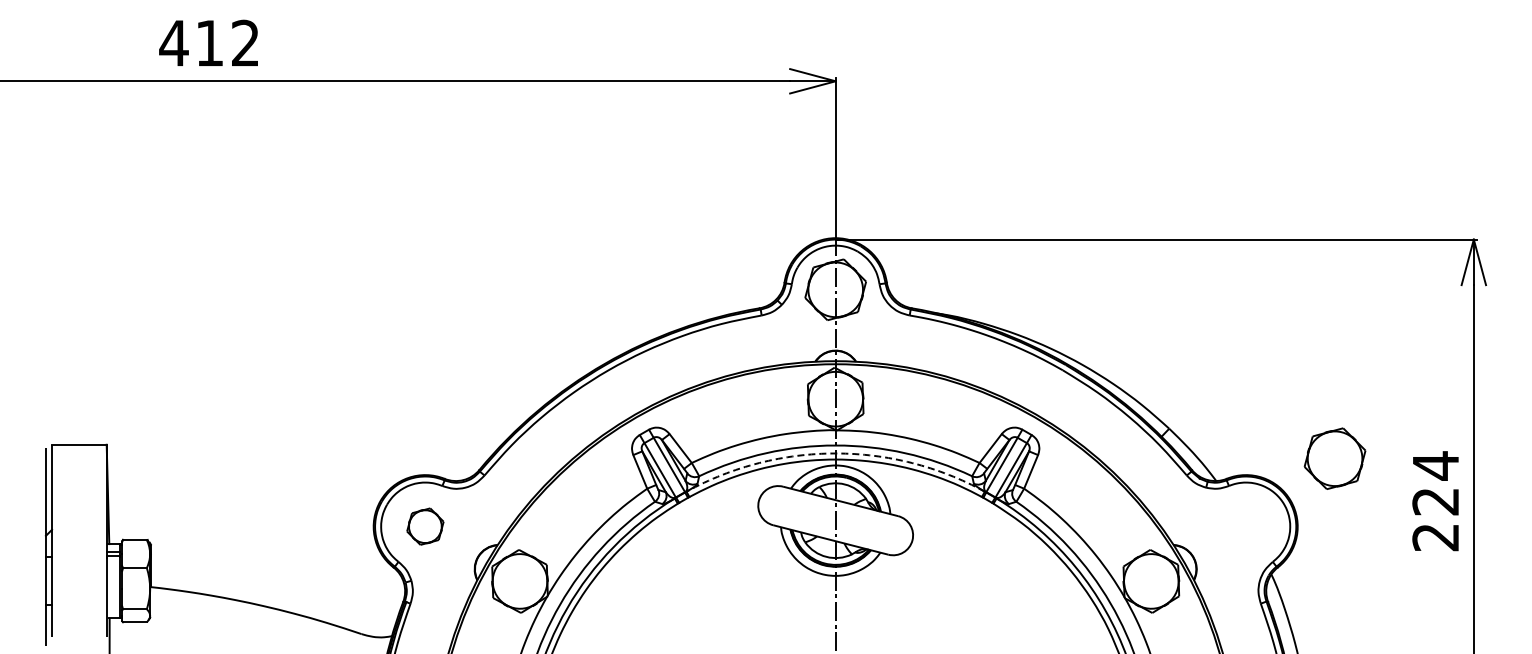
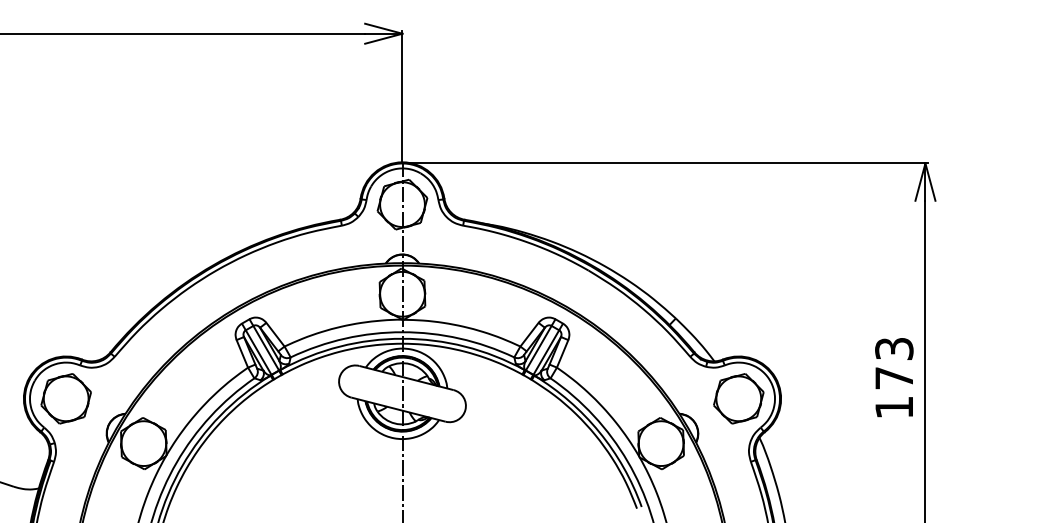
arc: (835, 453) -> (402, 338), dashed -> solid
part: (1334, 458) -> (738, 398), moved
text: (1435, 501) -> (894, 378), 224 -> 173
part: (425, 526) -> (66, 398), size x1.67

